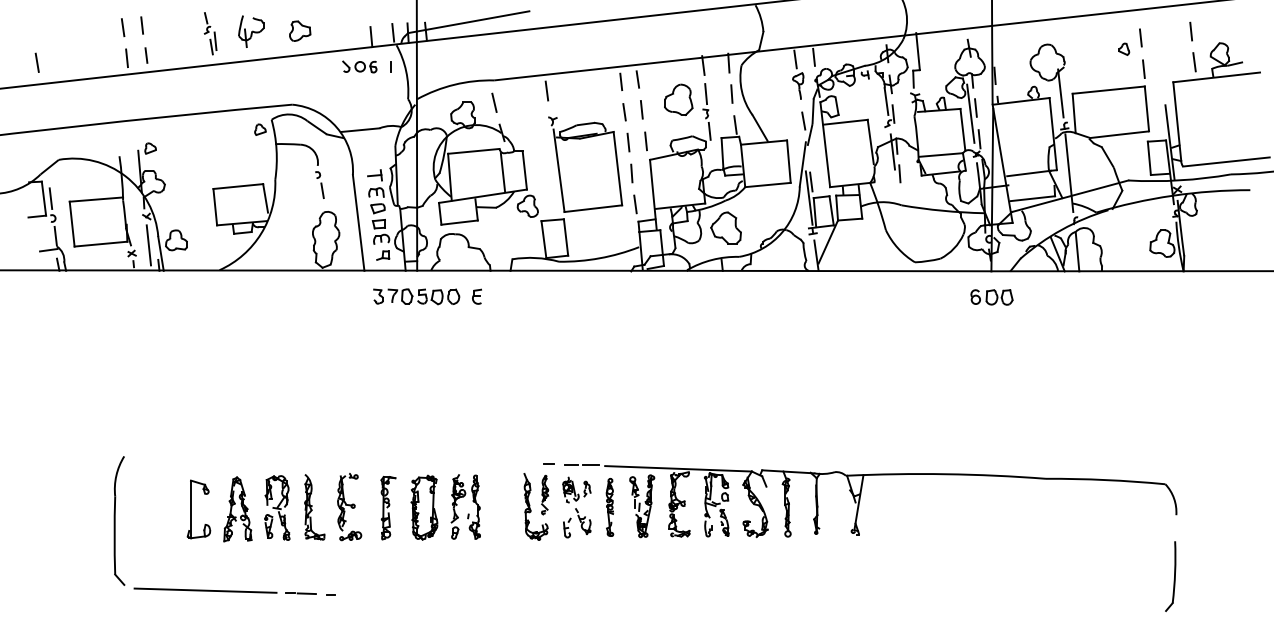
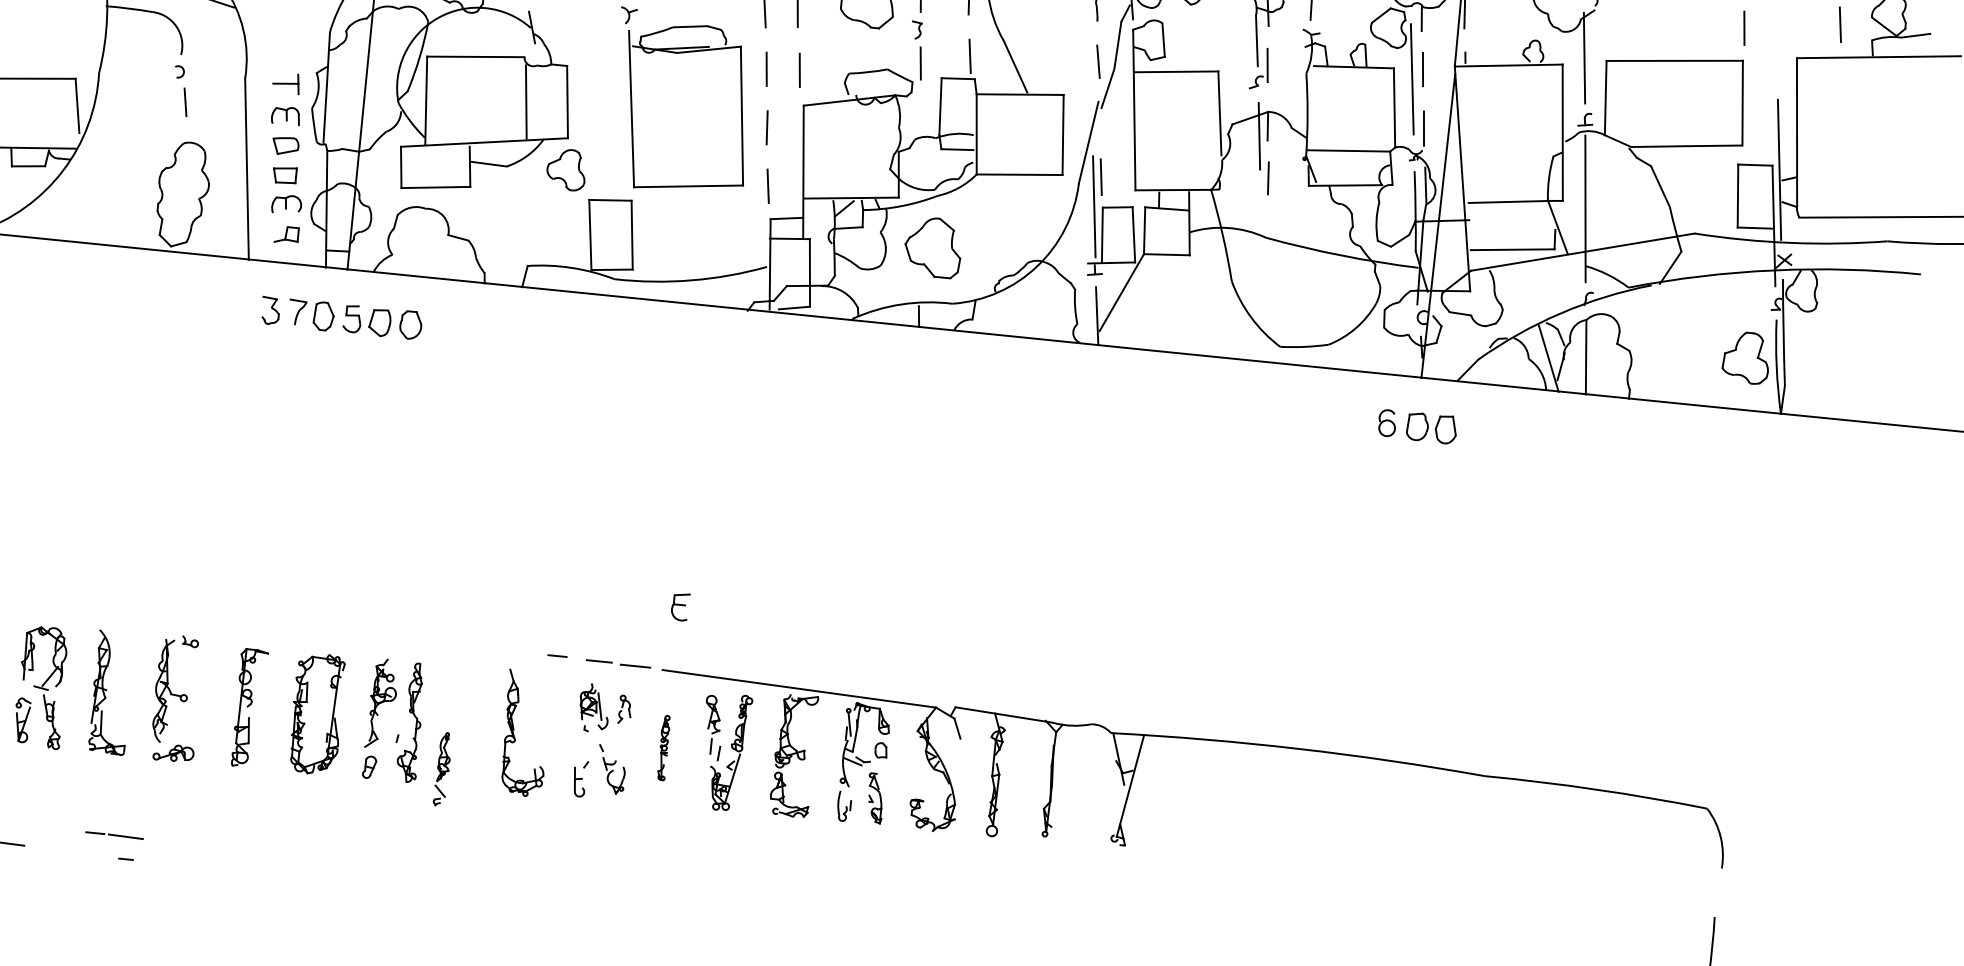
part: (476, 296) -> (679, 606), moved
part: (545, 494) -> (443, 767), moved
part: (609, 506) -> (663, 746), size x0.6
line: (300, 593) -> (114, 835), moved

